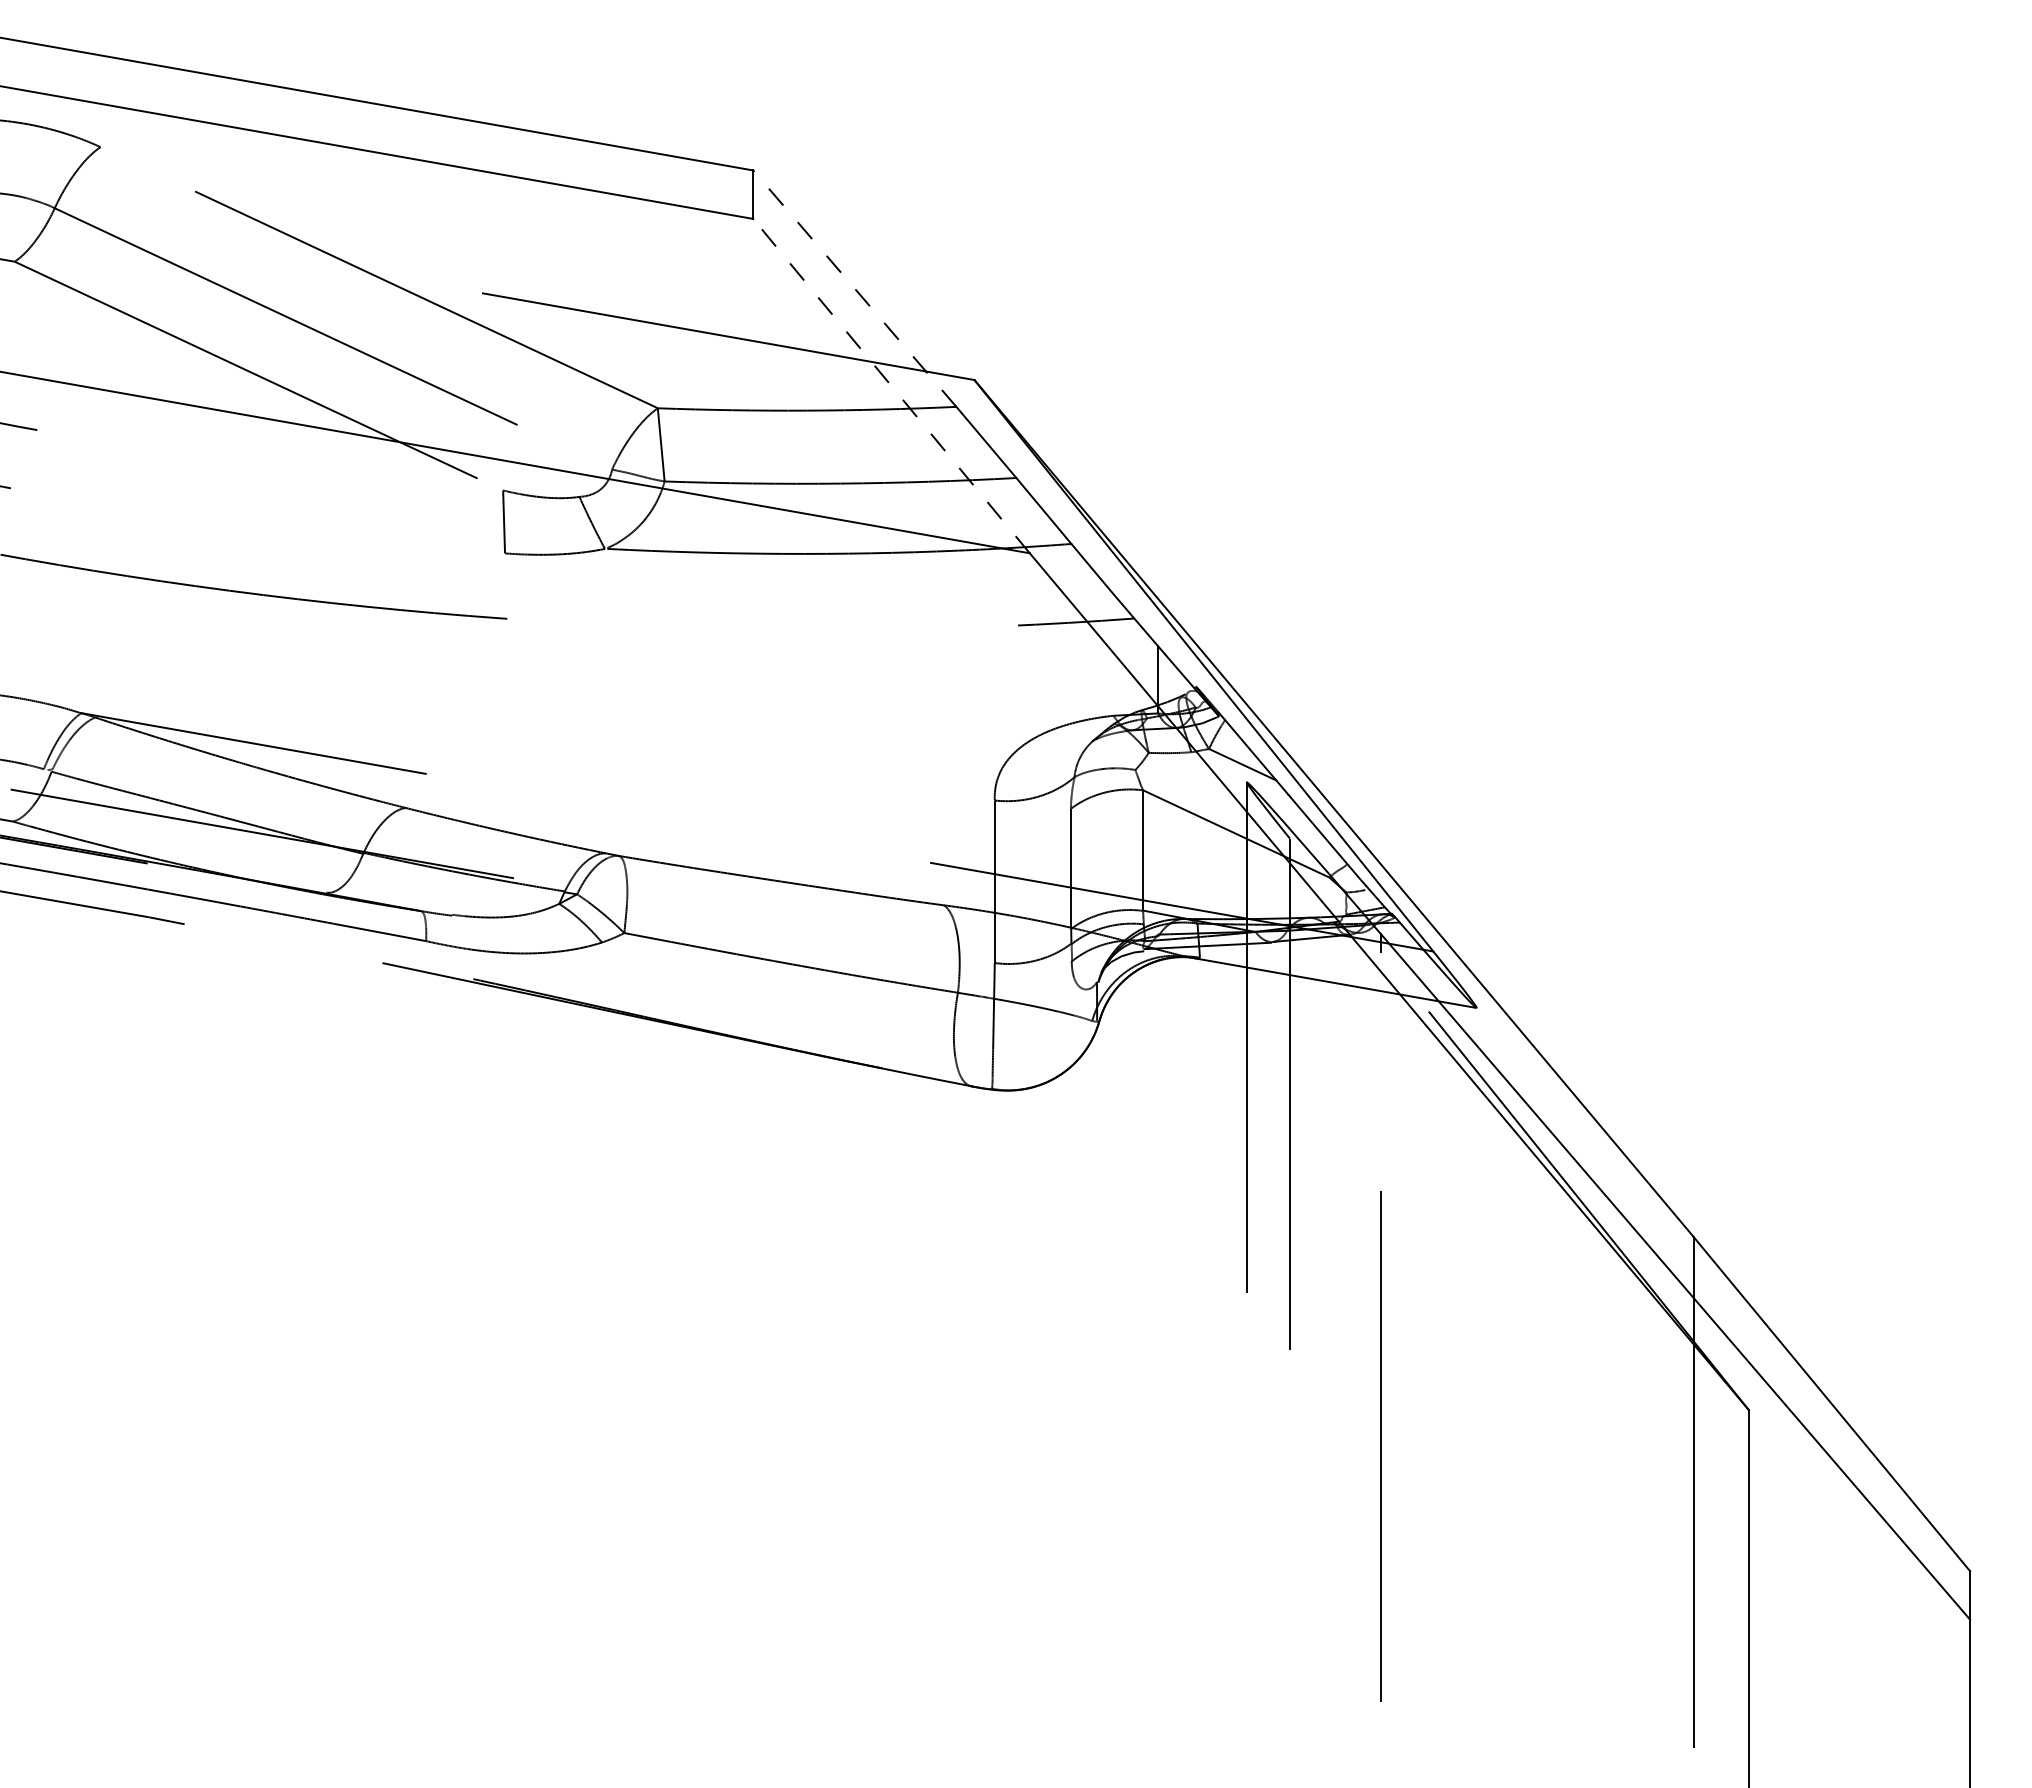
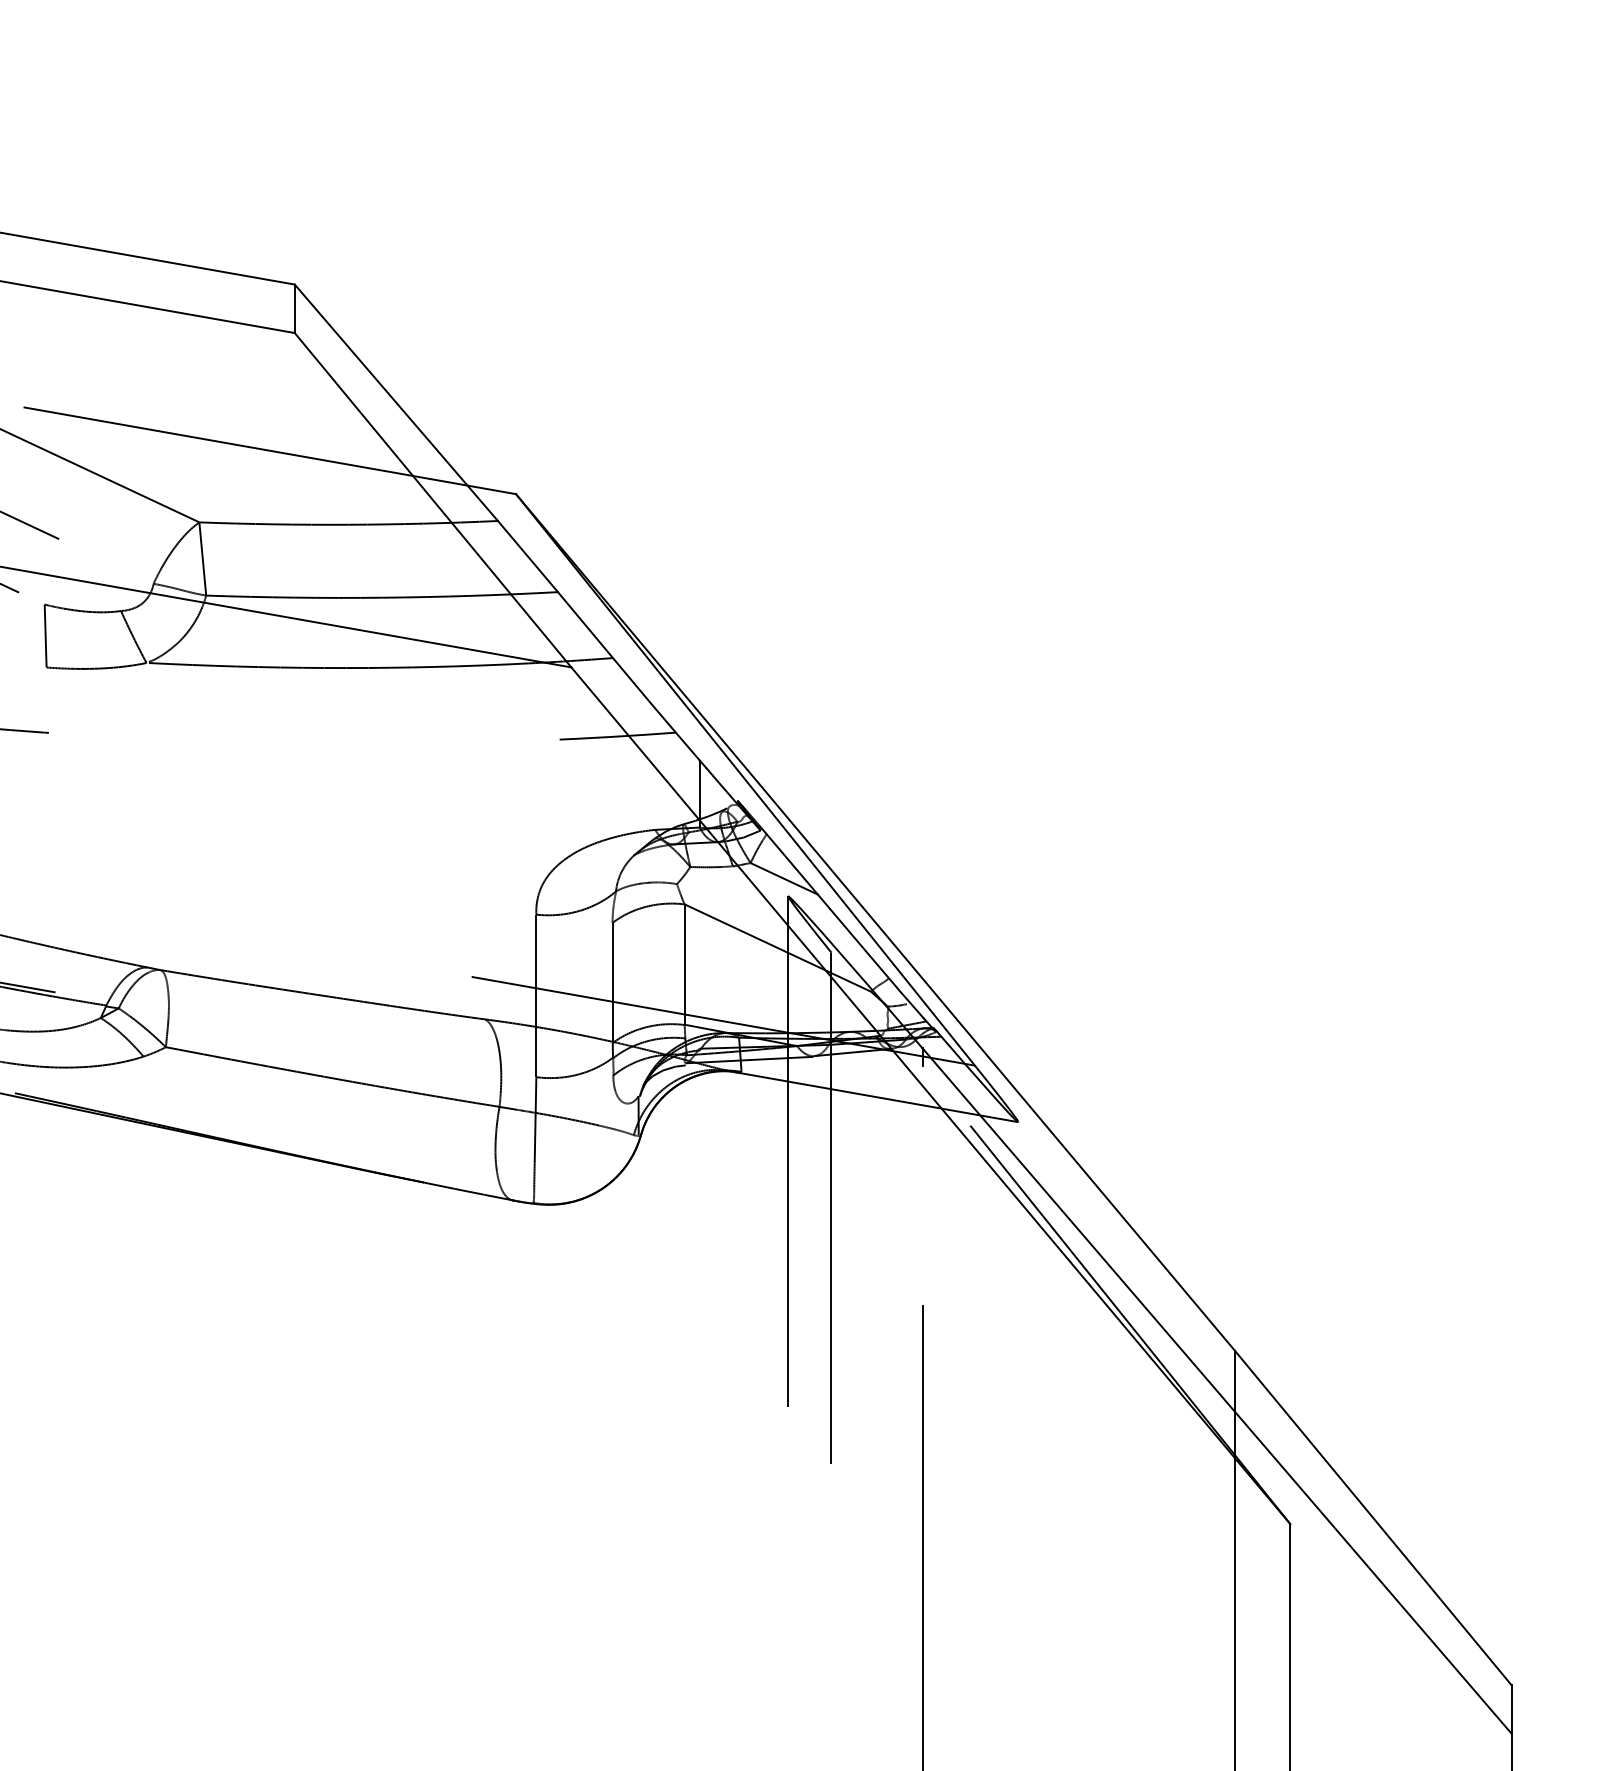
line: (854, 288) -> (396, 402), dashed -> solid
line: (891, 386) -> (433, 500), dashed -> solid

